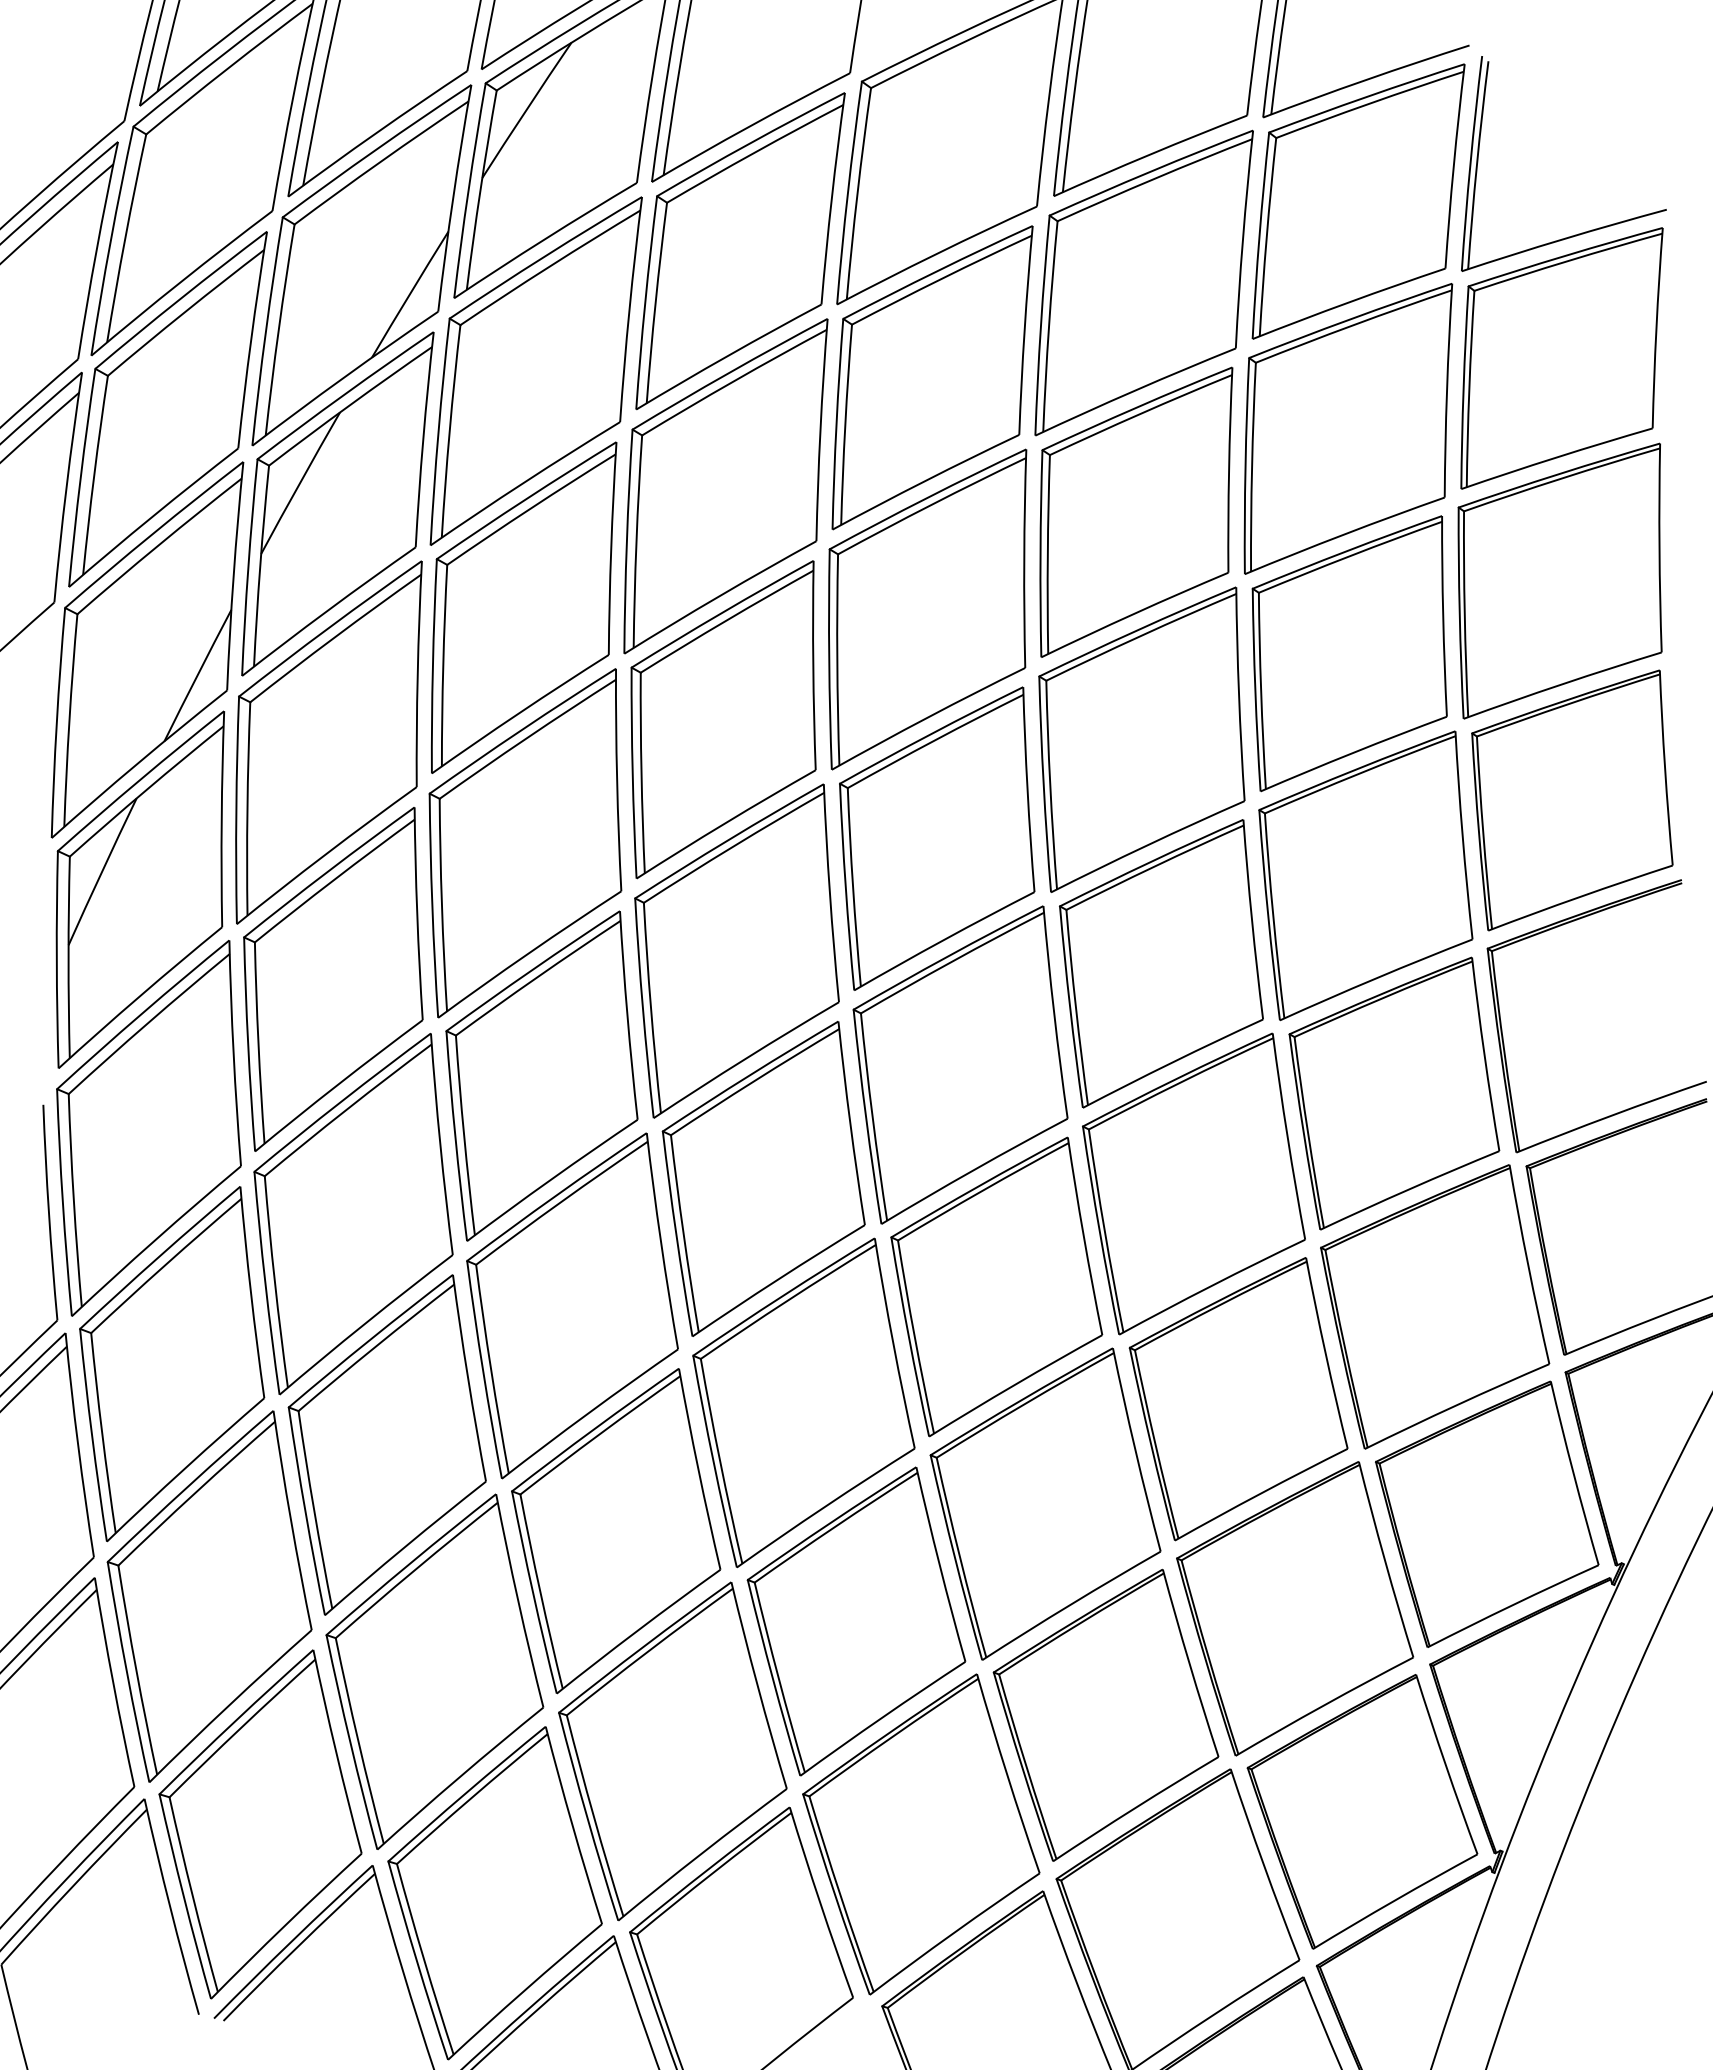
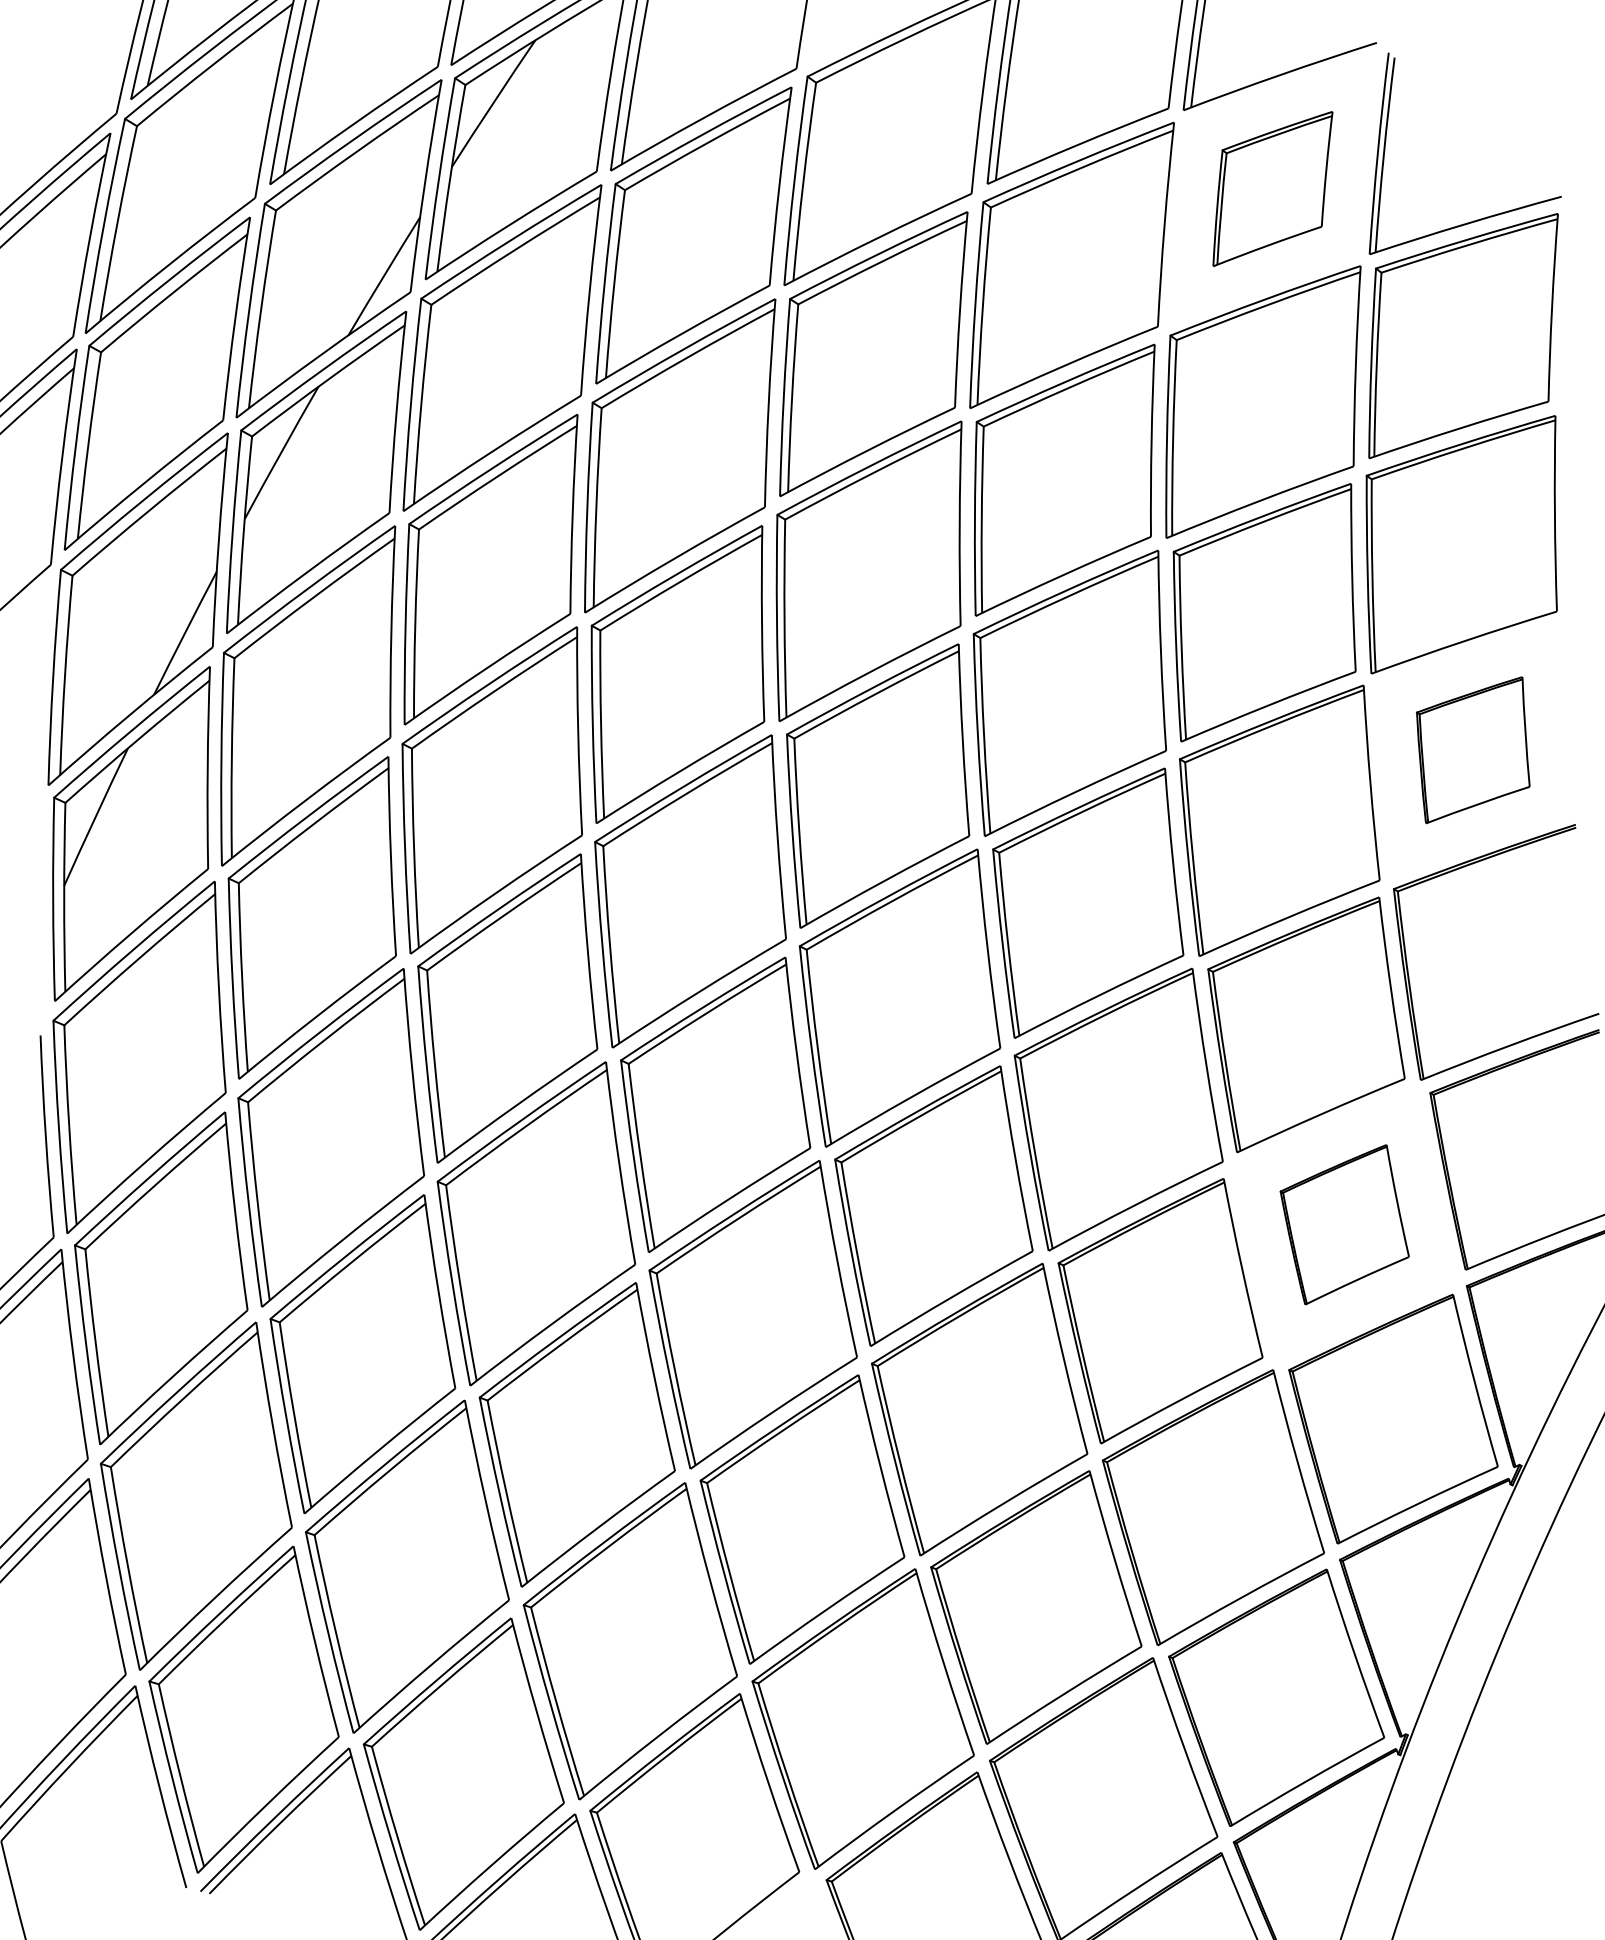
part: (1358, 201) -> (1272, 189), size x0.6
part: (1572, 800) -> (1473, 750), size x0.6
part: (1435, 1306) -> (1345, 1224), size x0.6

